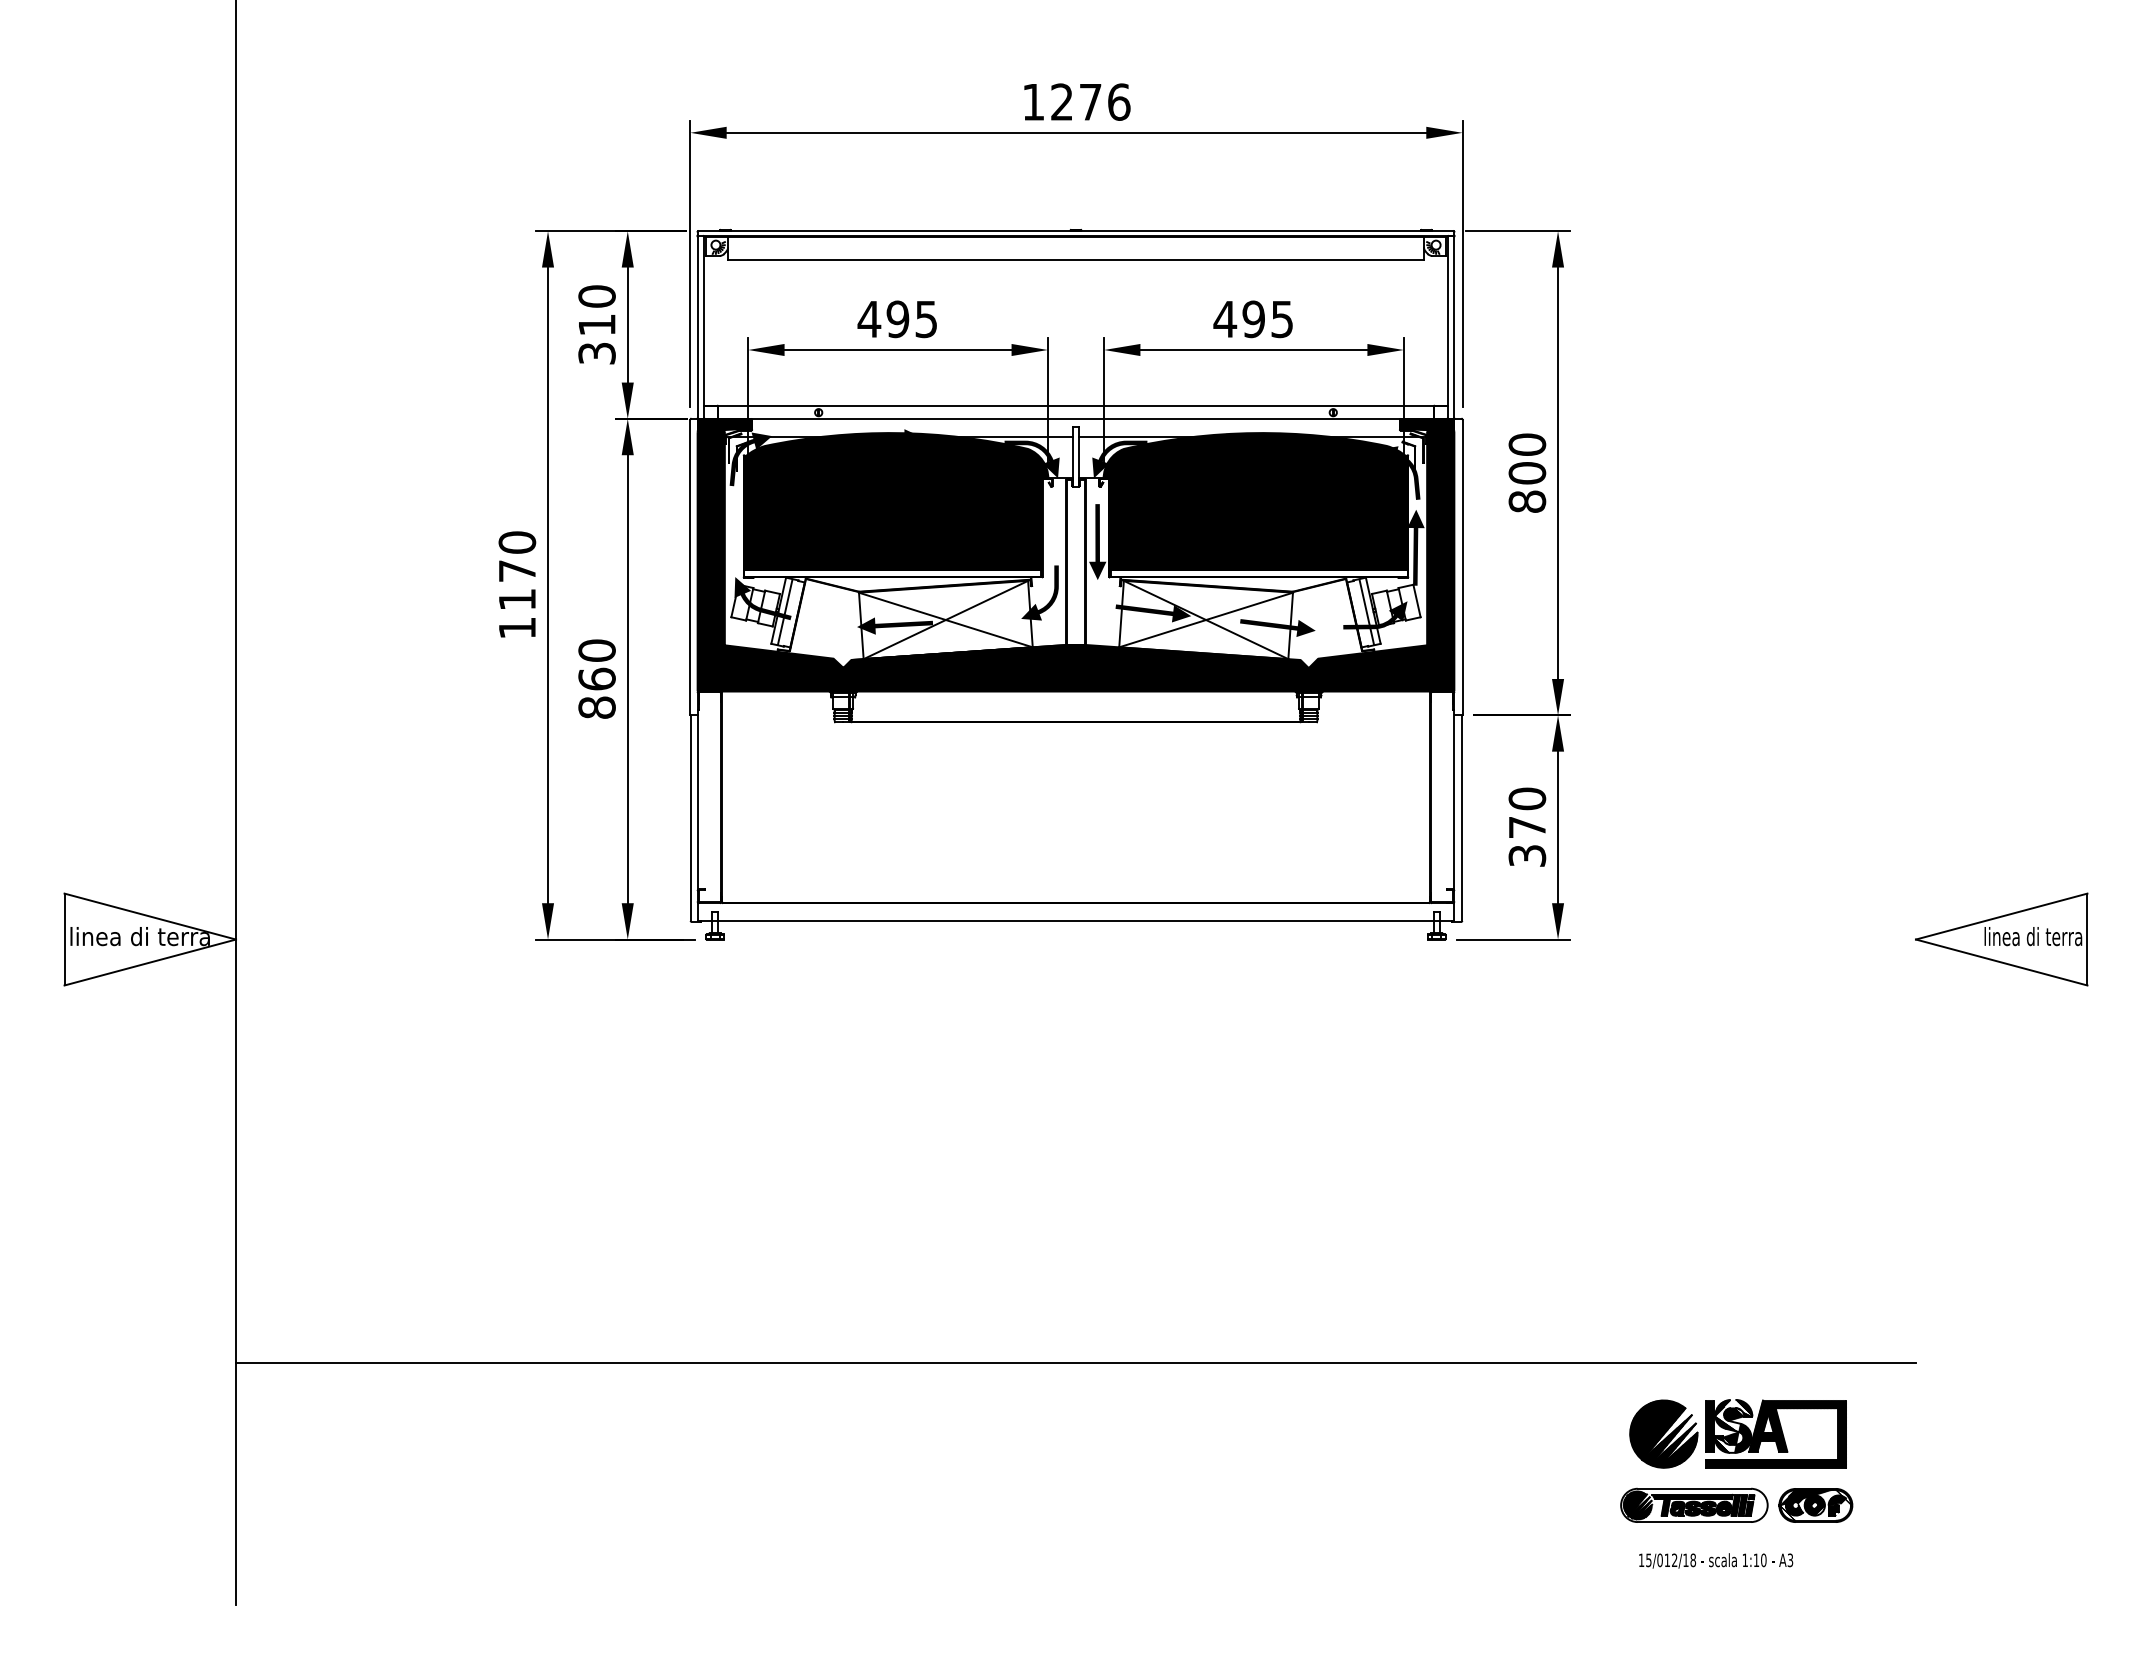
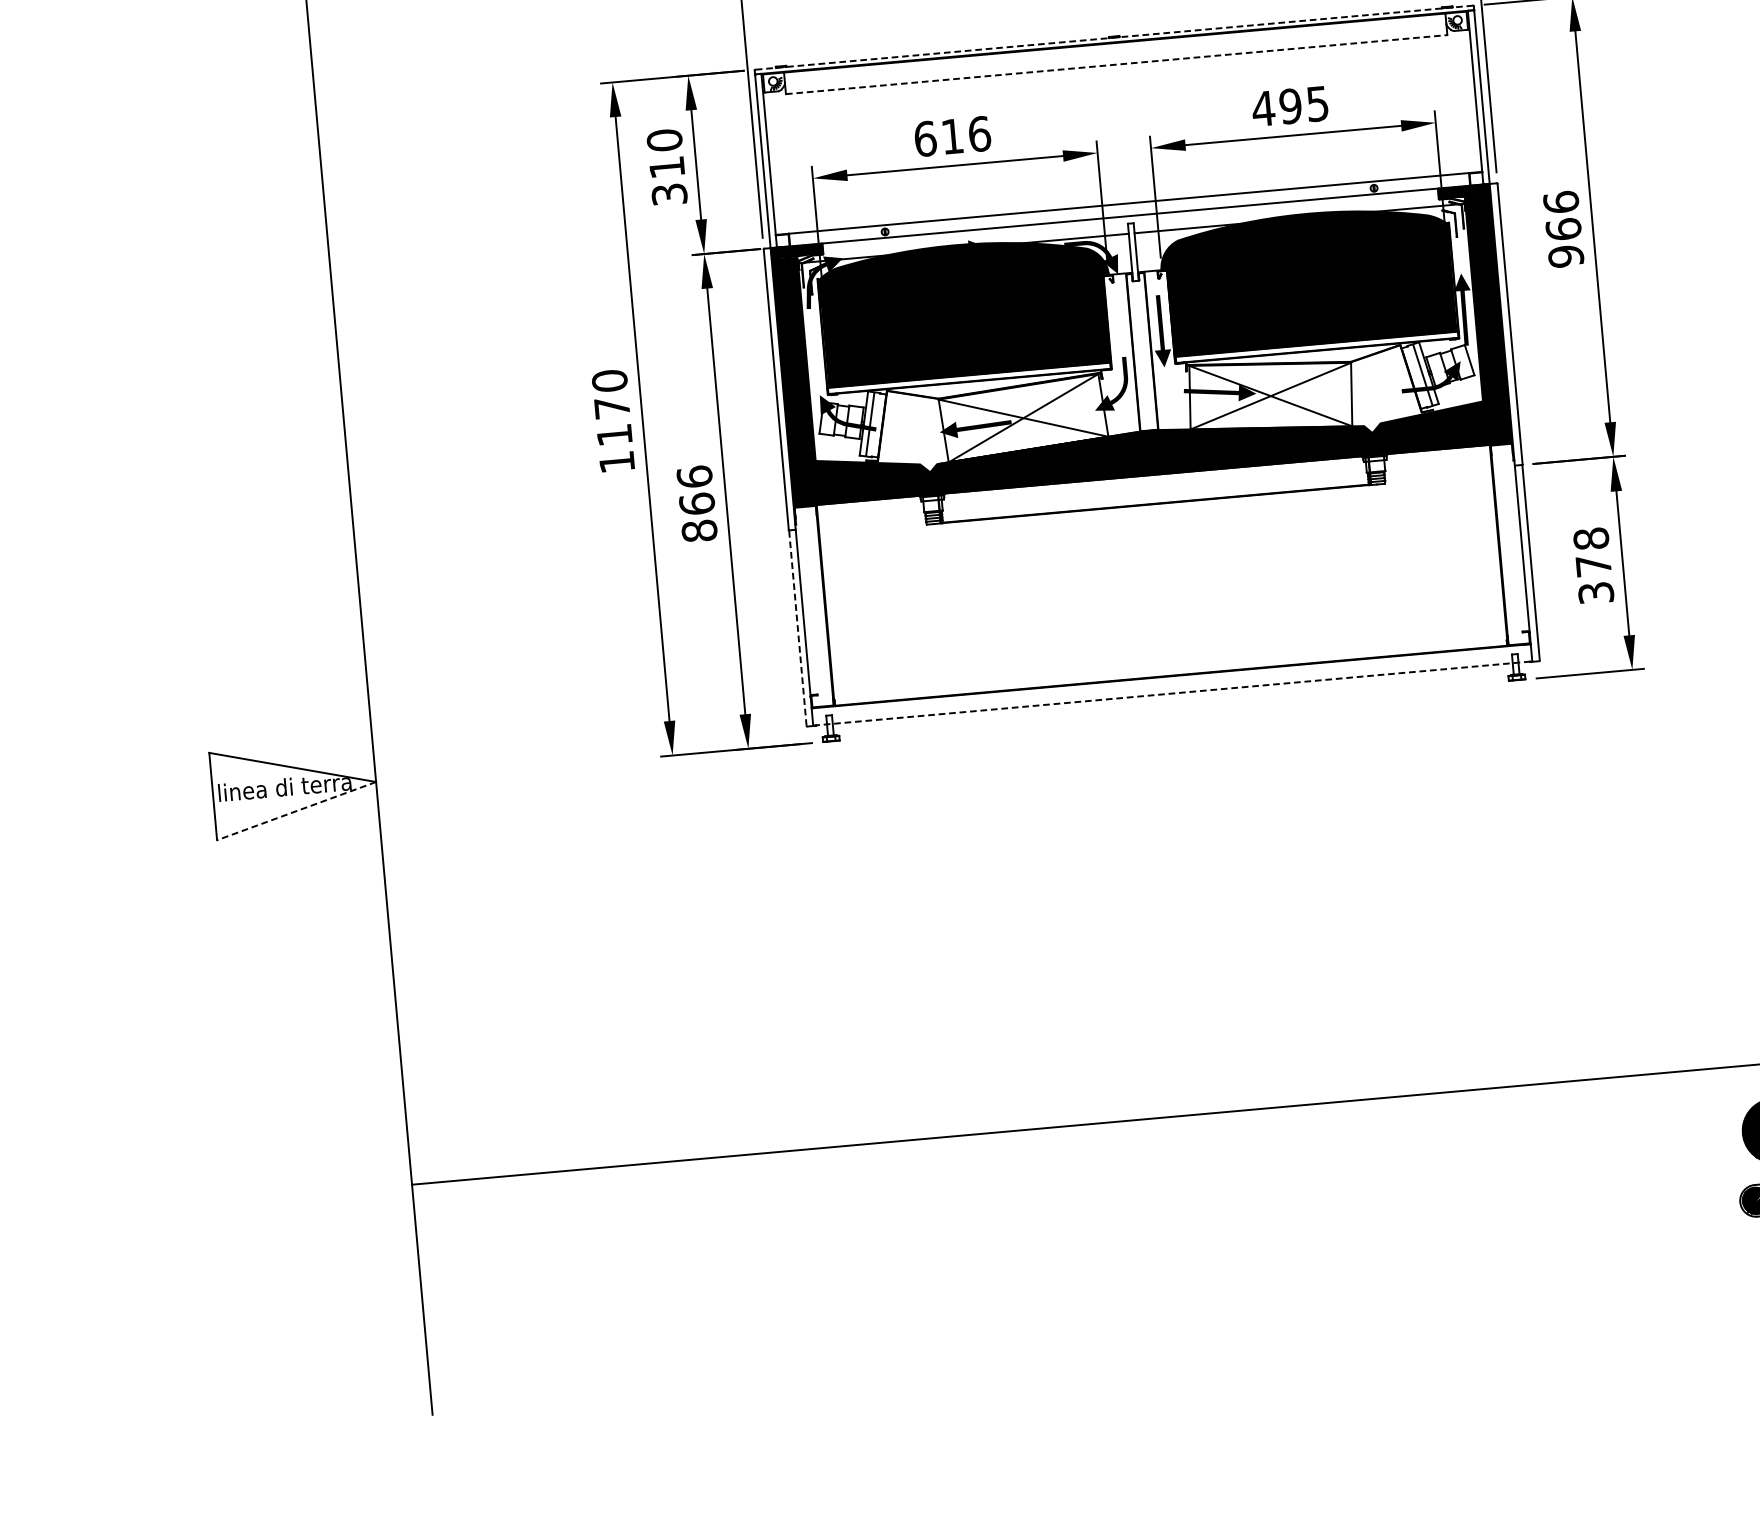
line: (1076, 231) -> (1114, 37), solid -> dashed
line: (1076, 259) -> (1117, 64), solid -> dashed
text: (897, 319) -> (952, 136), 495 -> 616
fill: (1119, 459) -> (1174, 250), removed
fill: (1398, 472) -> (1441, 239), removed
text: (1527, 473) -> (1563, 229), 800 -> 966
fill: (1277, 628) -> (1339, 398), removed
text: (596, 650) -> (694, 476), 860 -> 866
text: (1526, 798) -> (1590, 538), 370 -> 378
line: (690, 819) -> (797, 629), solid -> dashed
line: (1076, 921) -> (1173, 693), solid -> dashed
line: (150, 962) -> (296, 811), solid -> dashed

